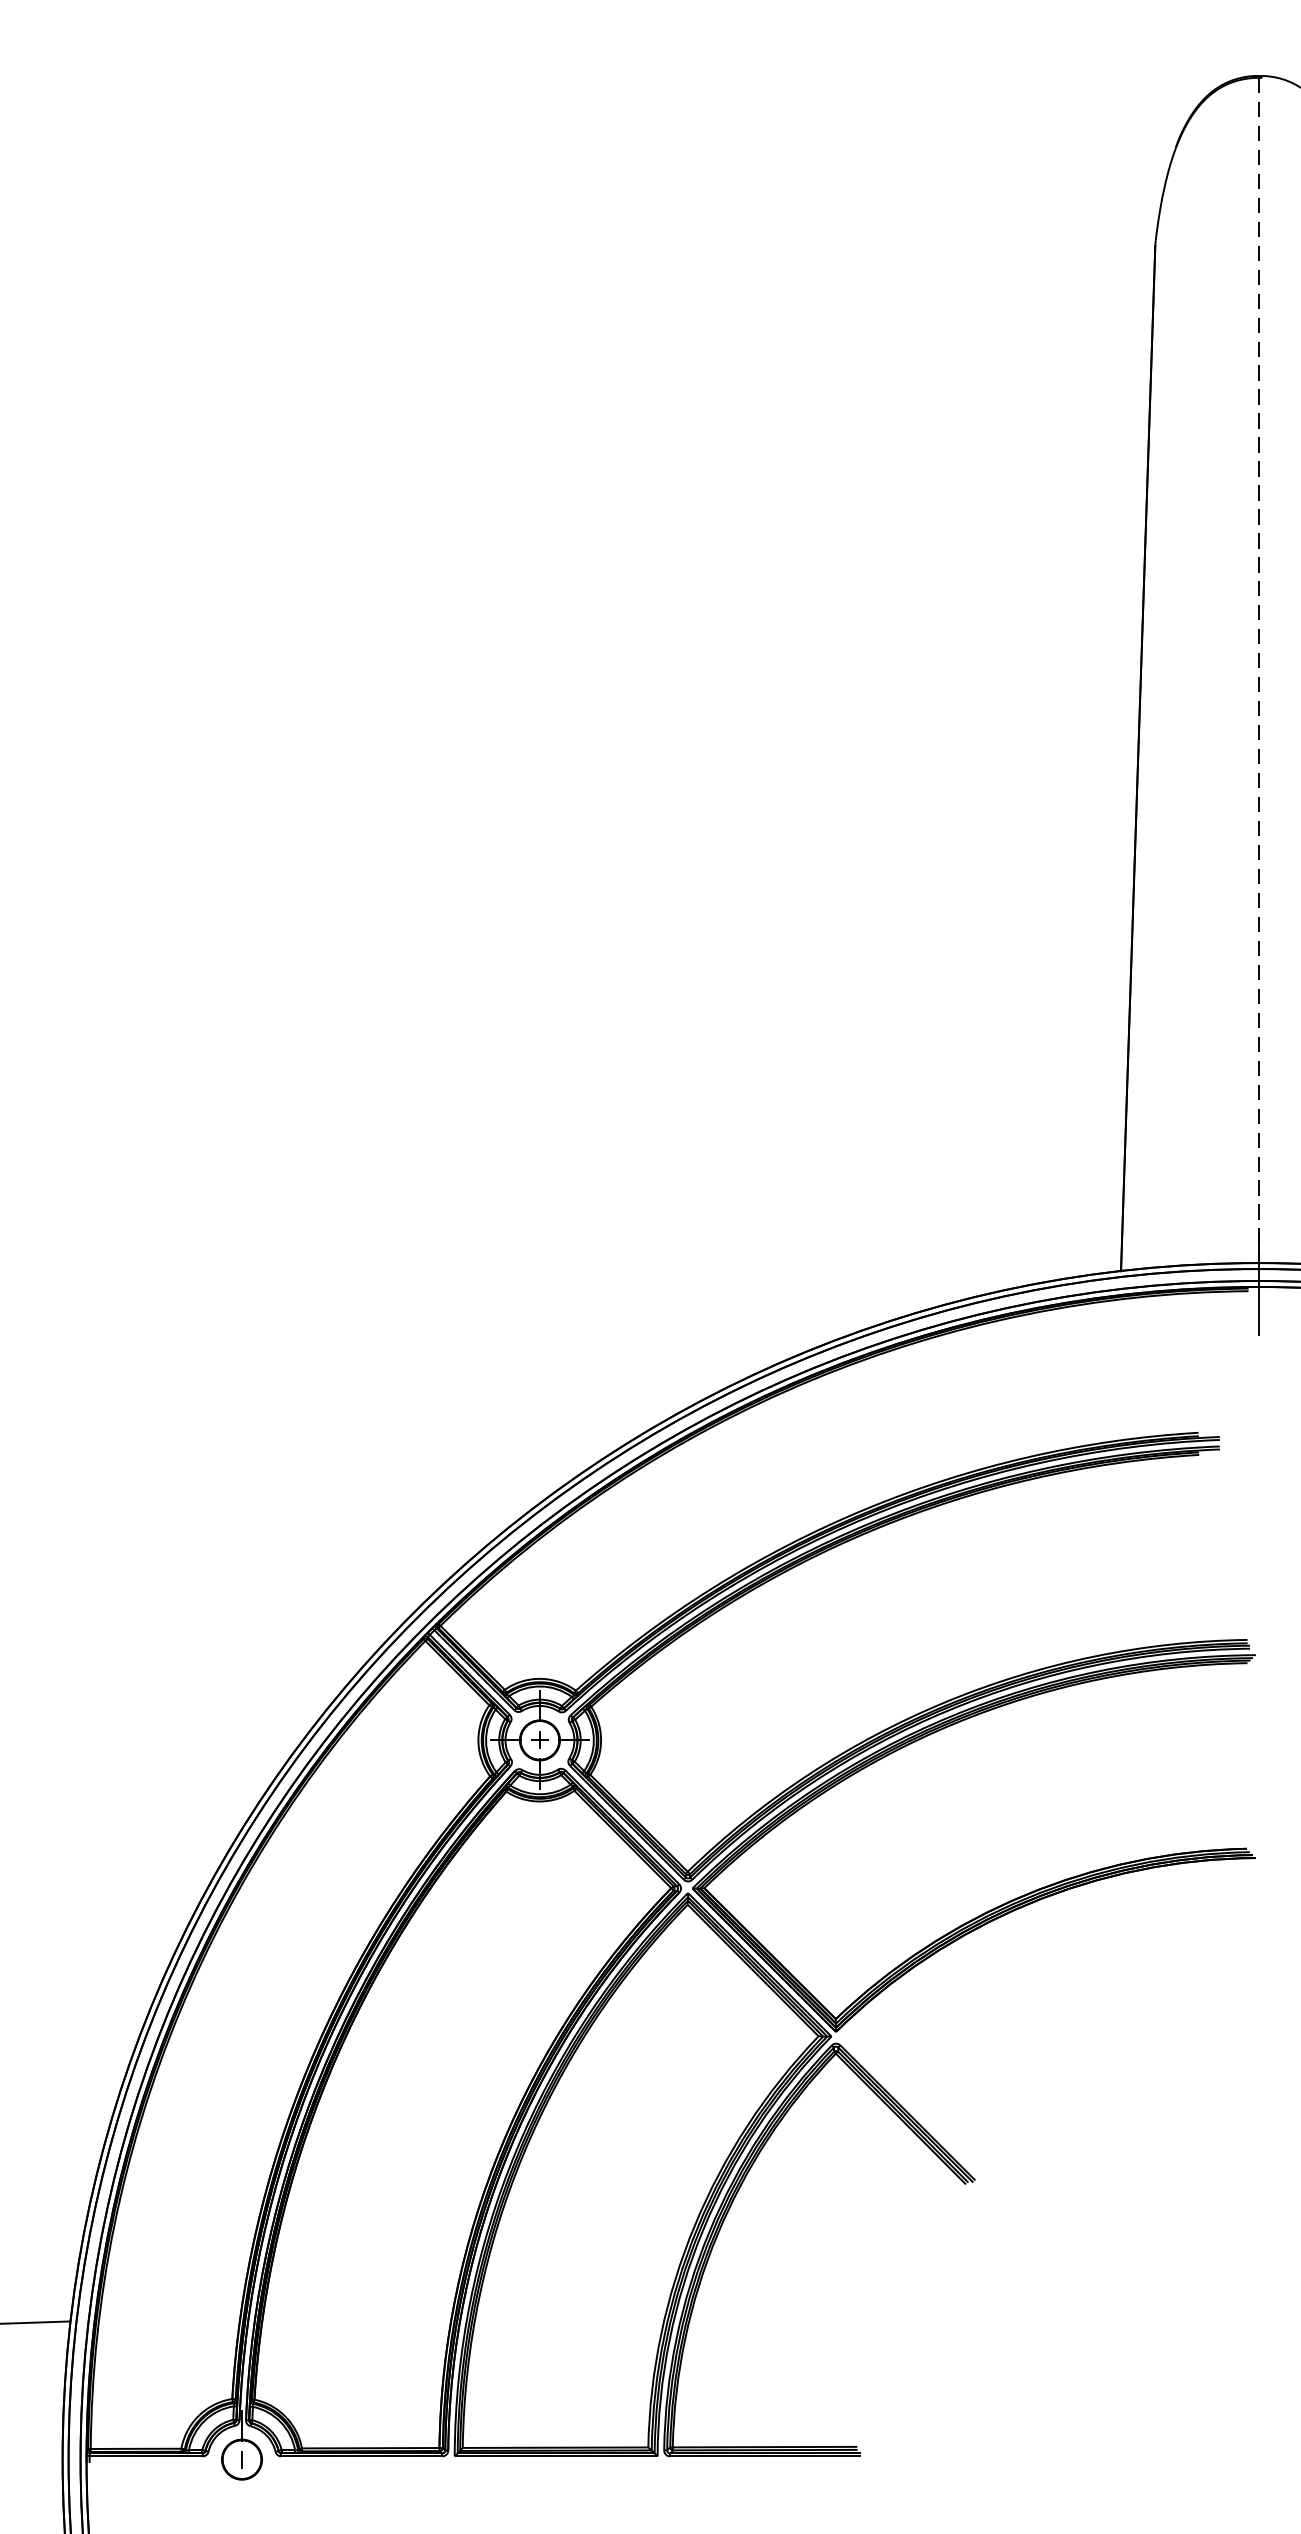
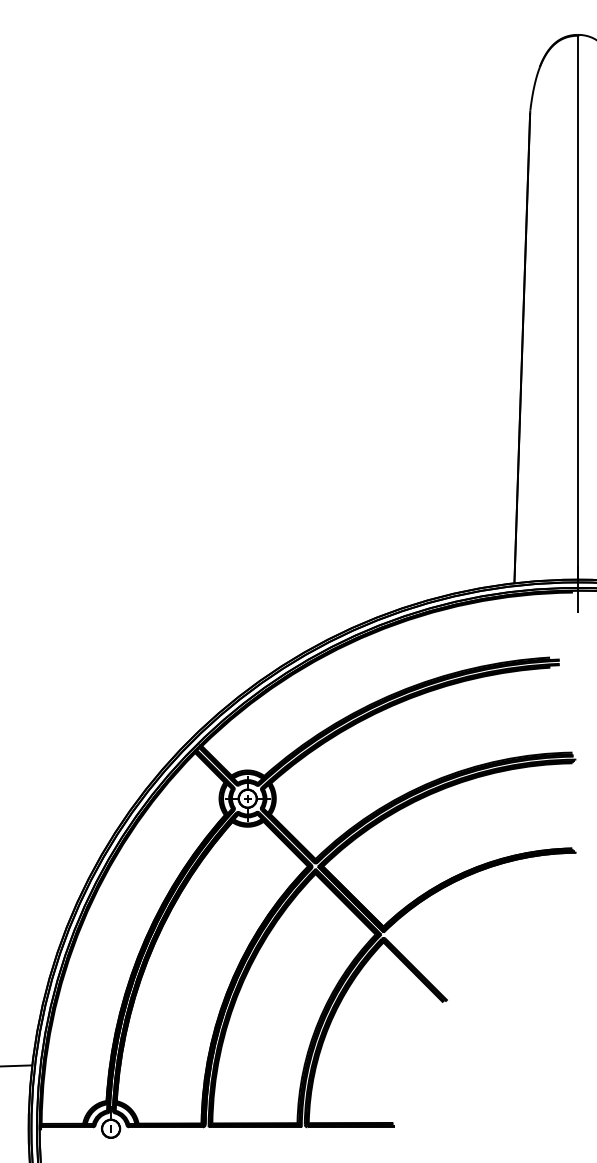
line: (1258, 672) -> (577, 308), dashed -> solid

